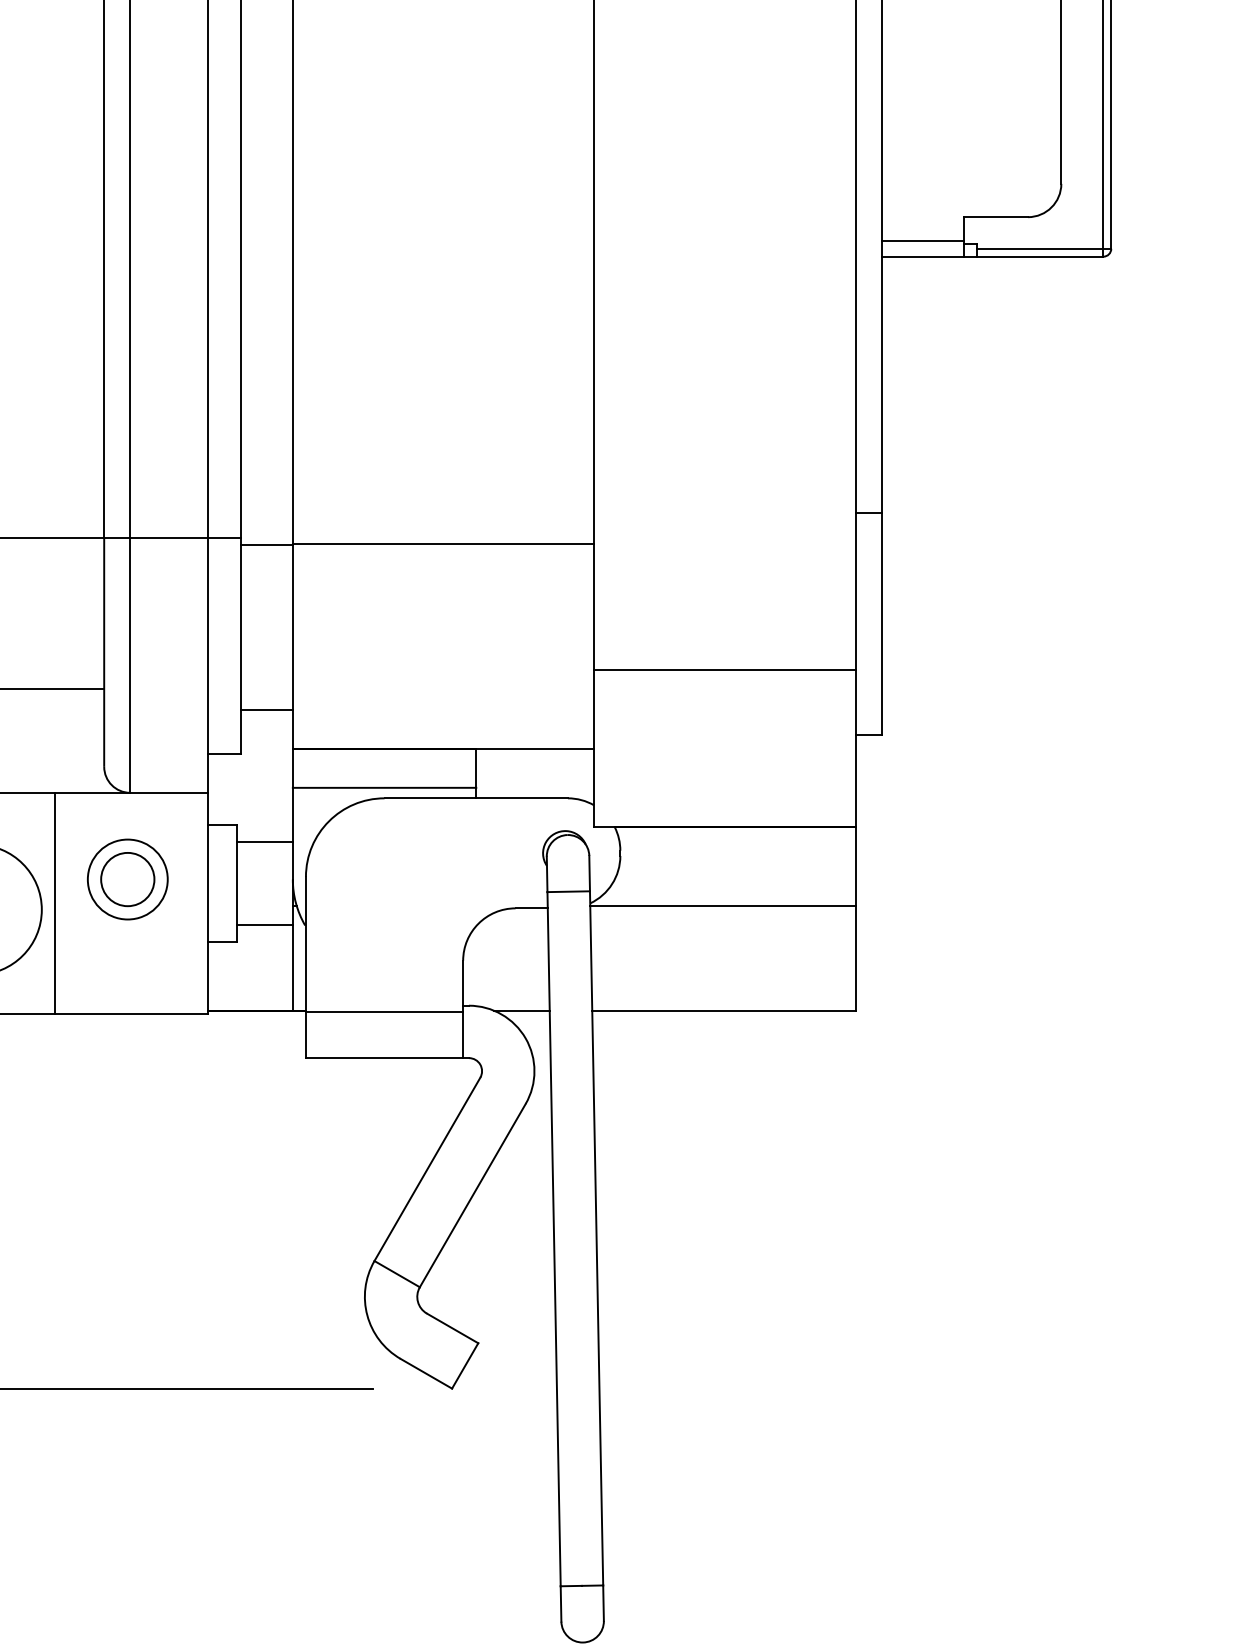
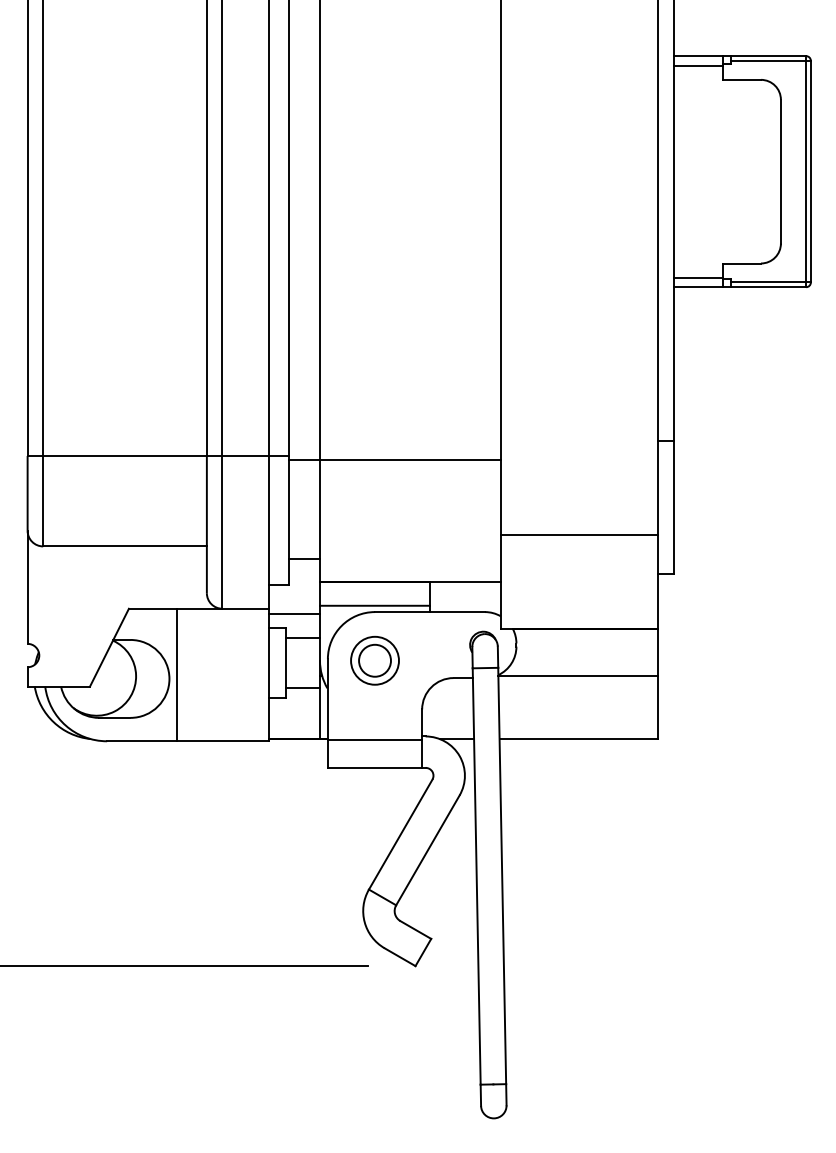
line: (250, 800) -> (294, 613), added
part: (126, 879) -> (374, 660), moved

